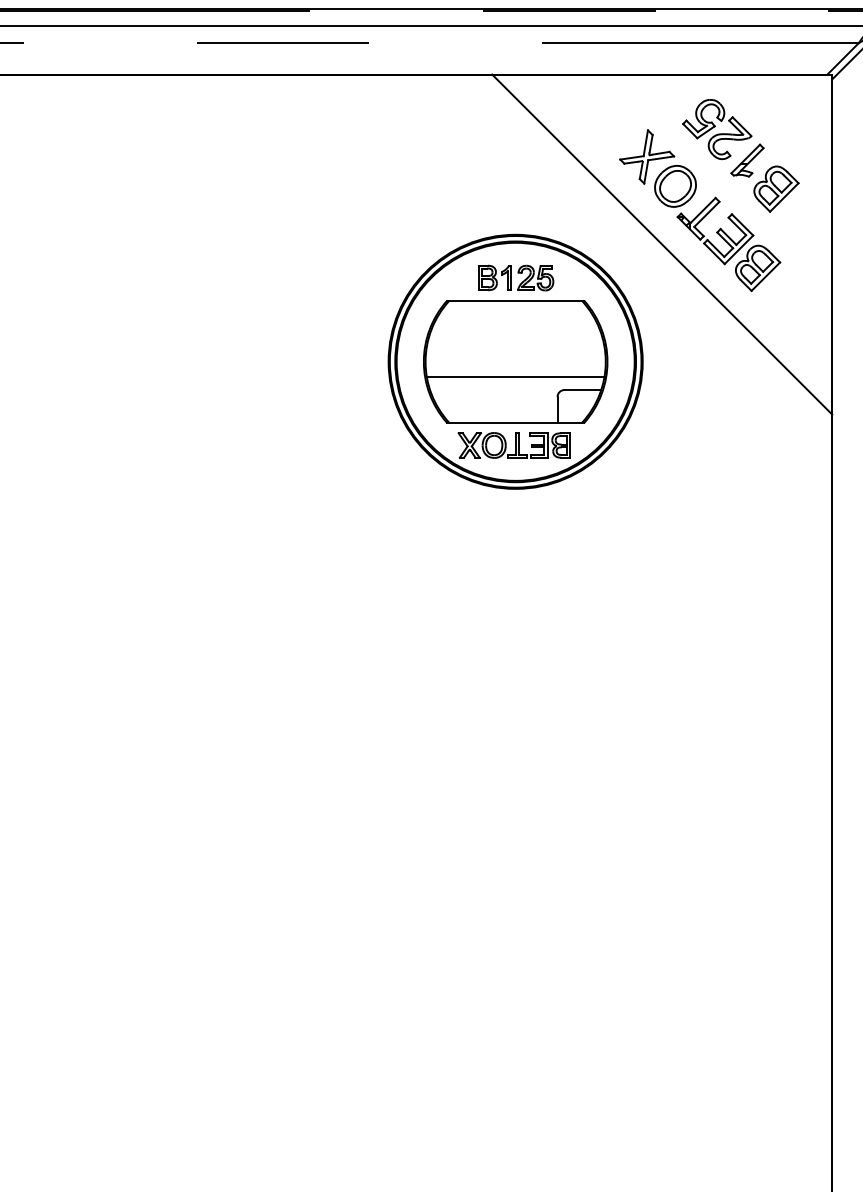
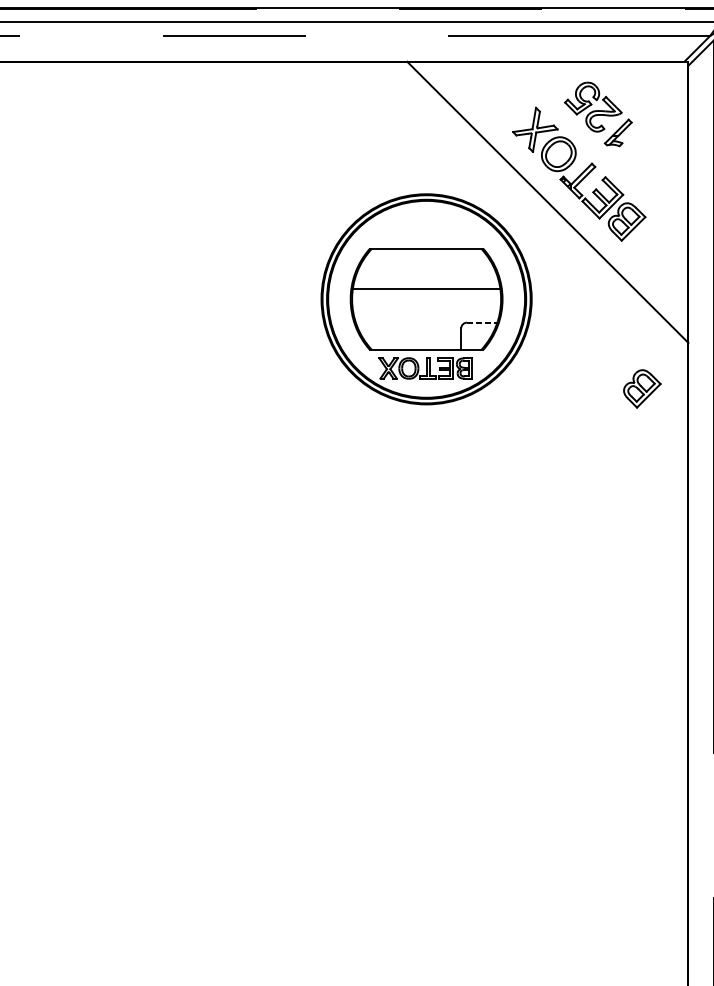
part: (776, 188) -> (642, 388), moved
part: (516, 277) -> (427, 229), removed
line: (515, 377) -> (426, 289), moved
line: (583, 390) -> (482, 323), solid -> dashed

